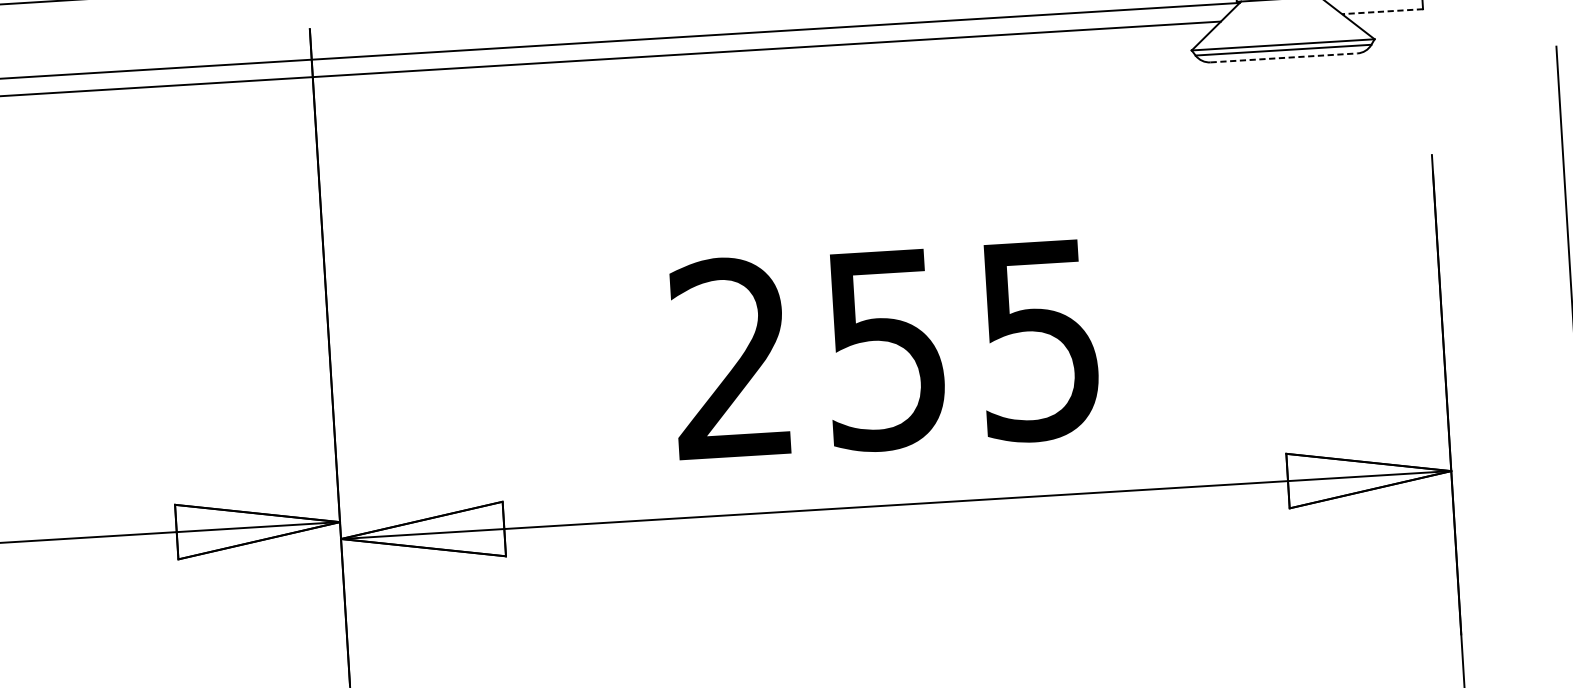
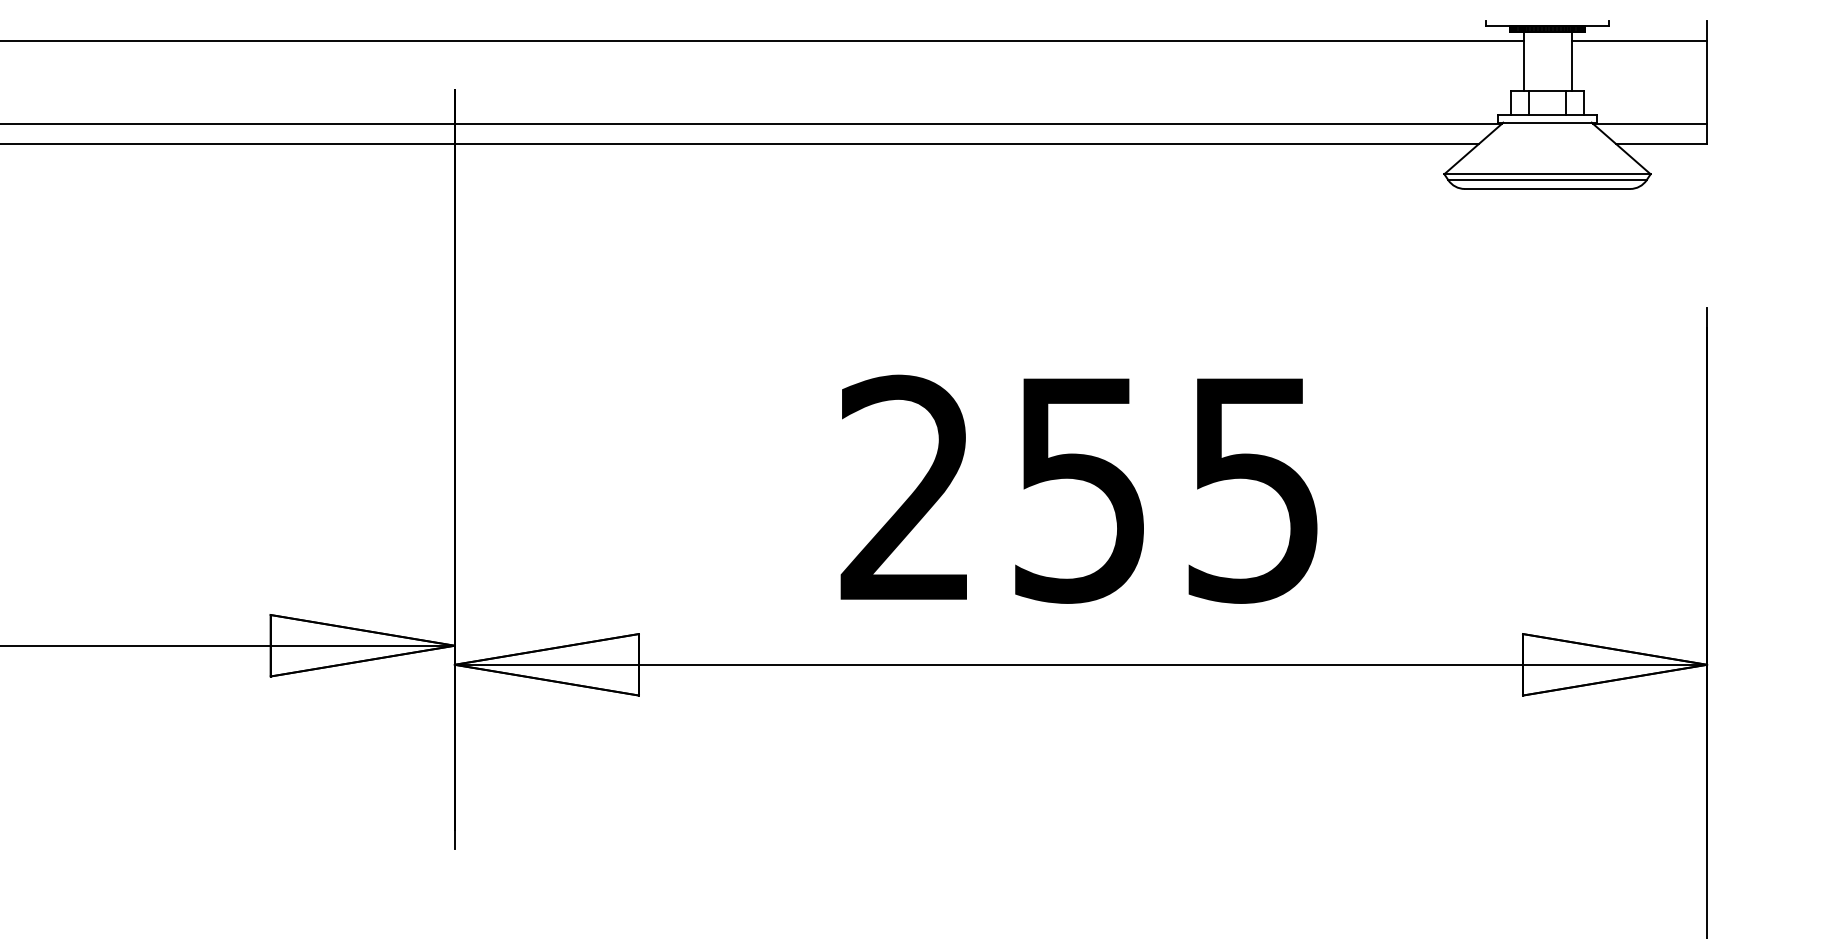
line: (1382, 11) -> (1661, 143), dashed -> solid
line: (1283, 57) -> (1547, 188), dashed -> solid

